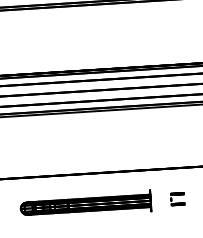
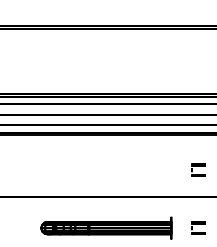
part: (174, 140) -> (198, 169), added

